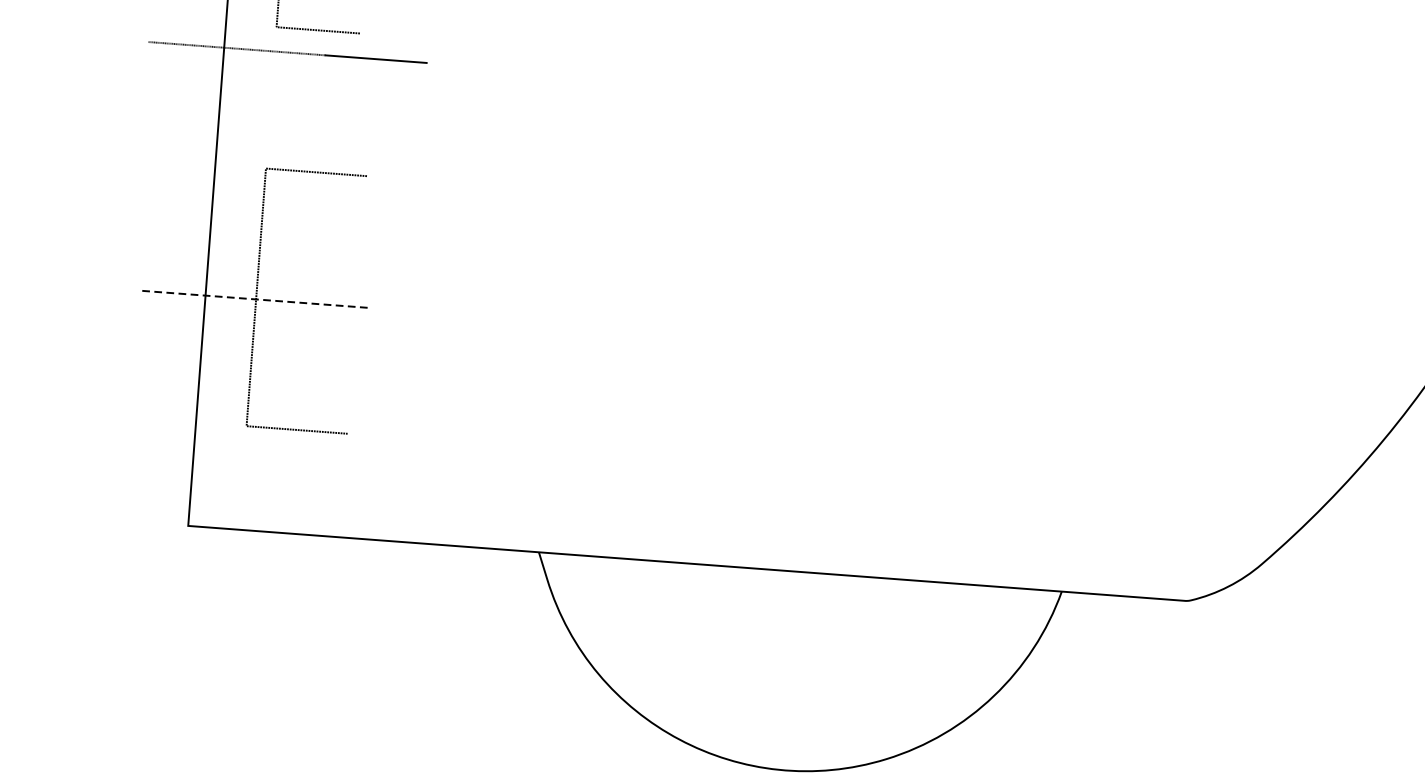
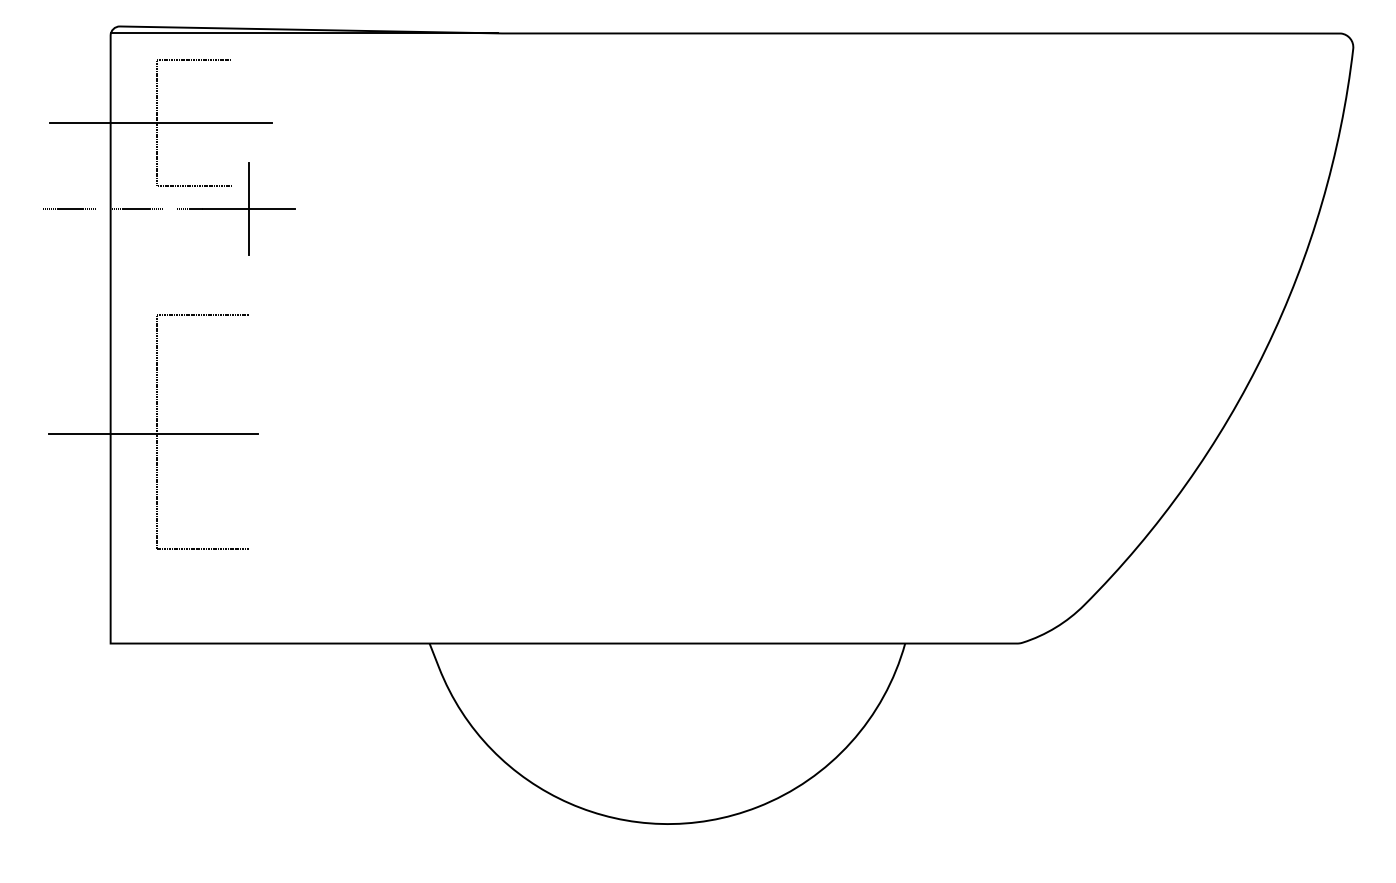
line: (375, 59) -> (248, 208), added
line: (252, 299) -> (153, 434), dashed -> solid

